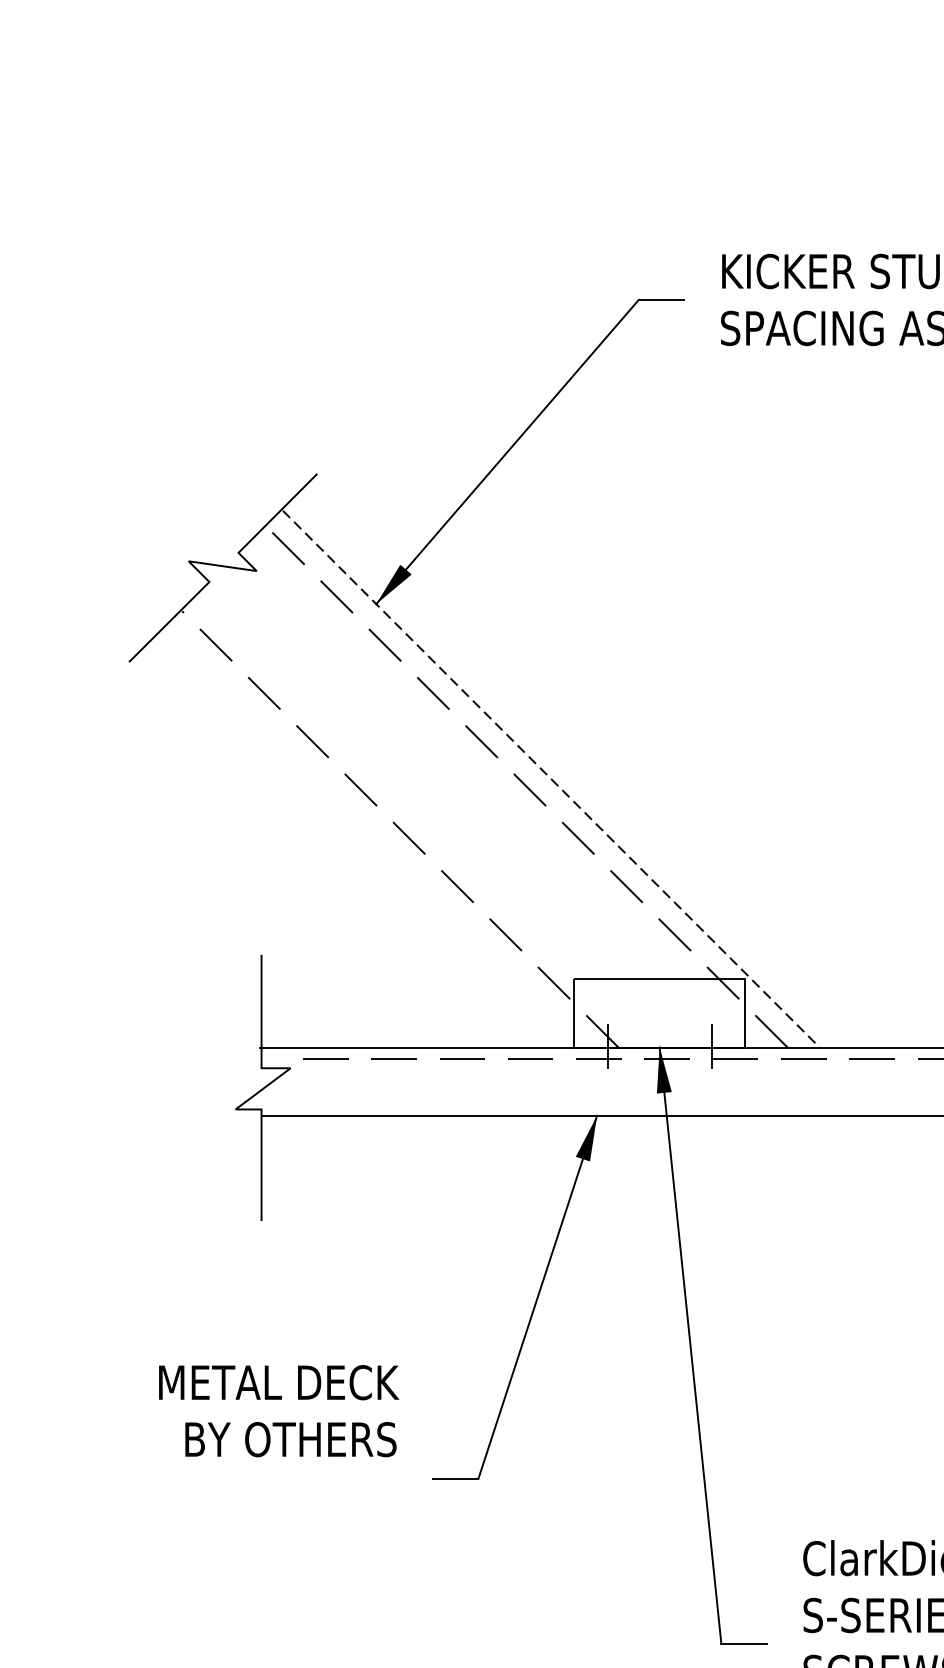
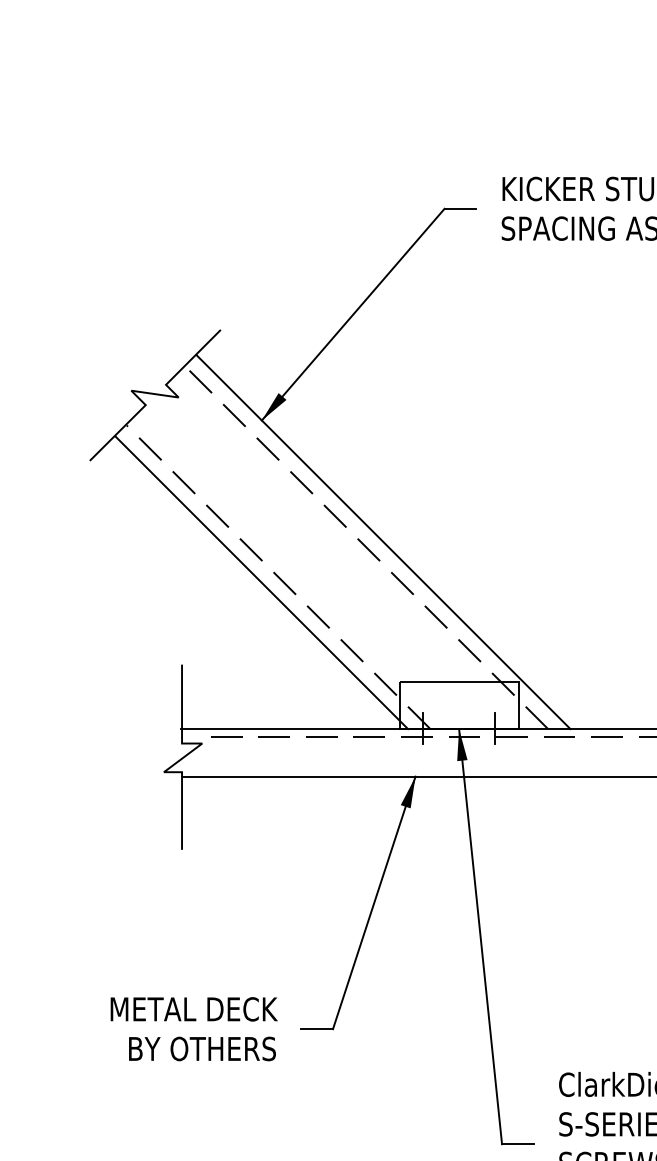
line: (552, 779) -> (384, 542), dashed -> solid
line: (375, 836) -> (261, 582), added
text: (278, 1411) -> (193, 1029), moved

